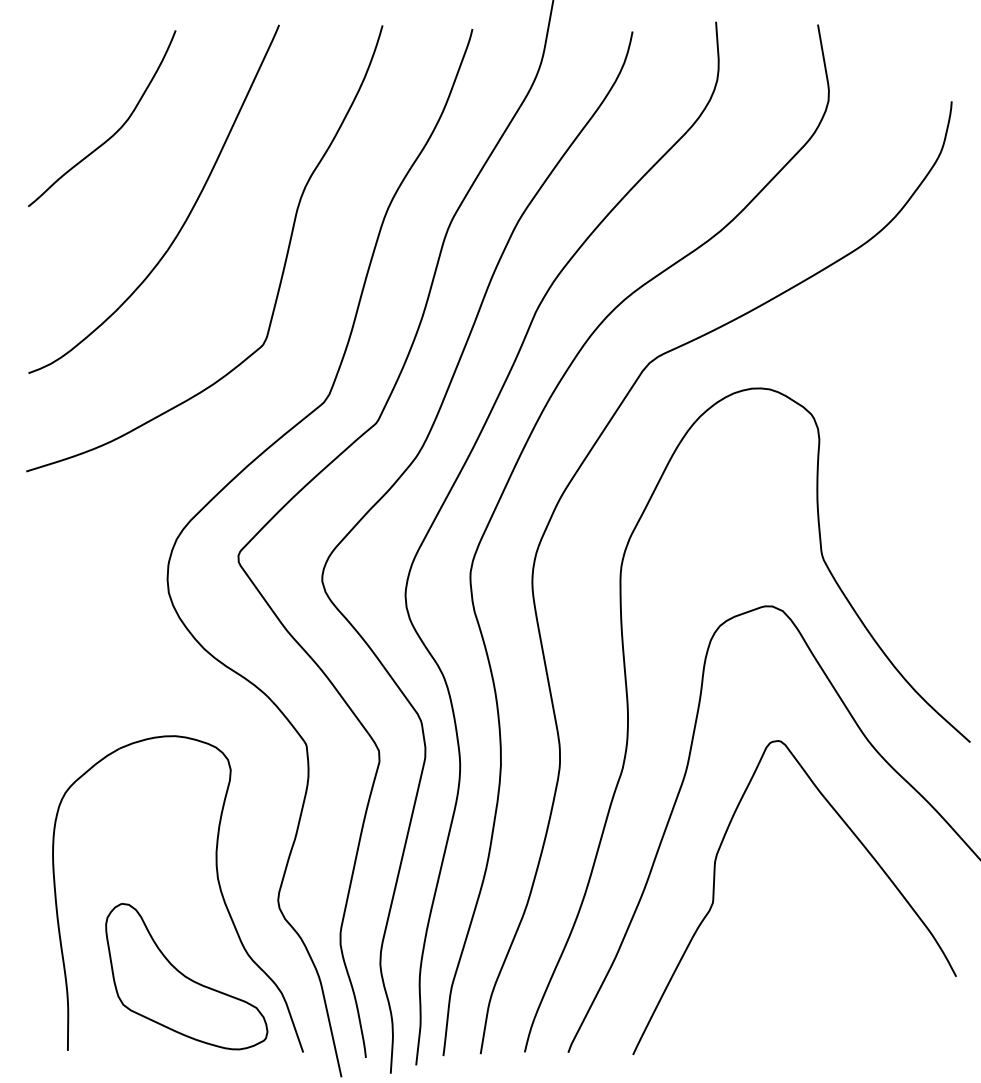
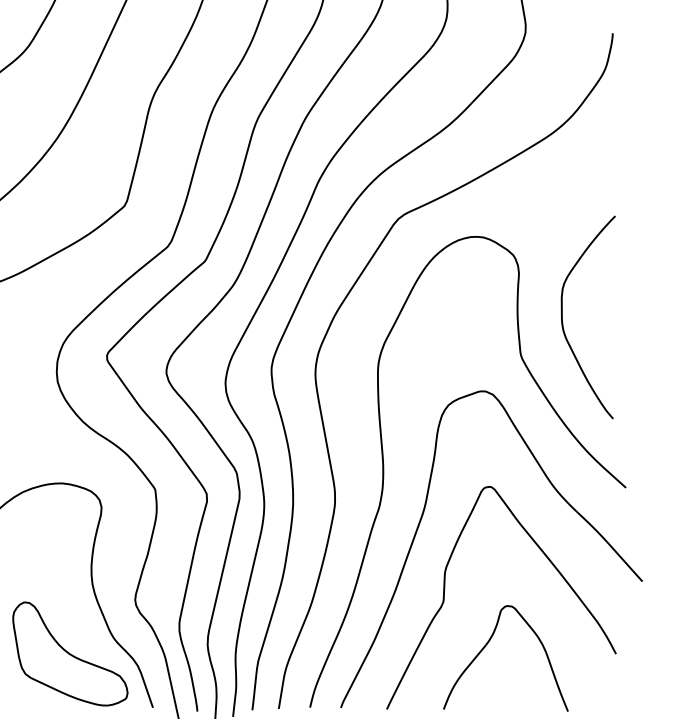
curve: (881, 508) -> (563, 321), added
curve: (775, 962) -> (487, 643), added

